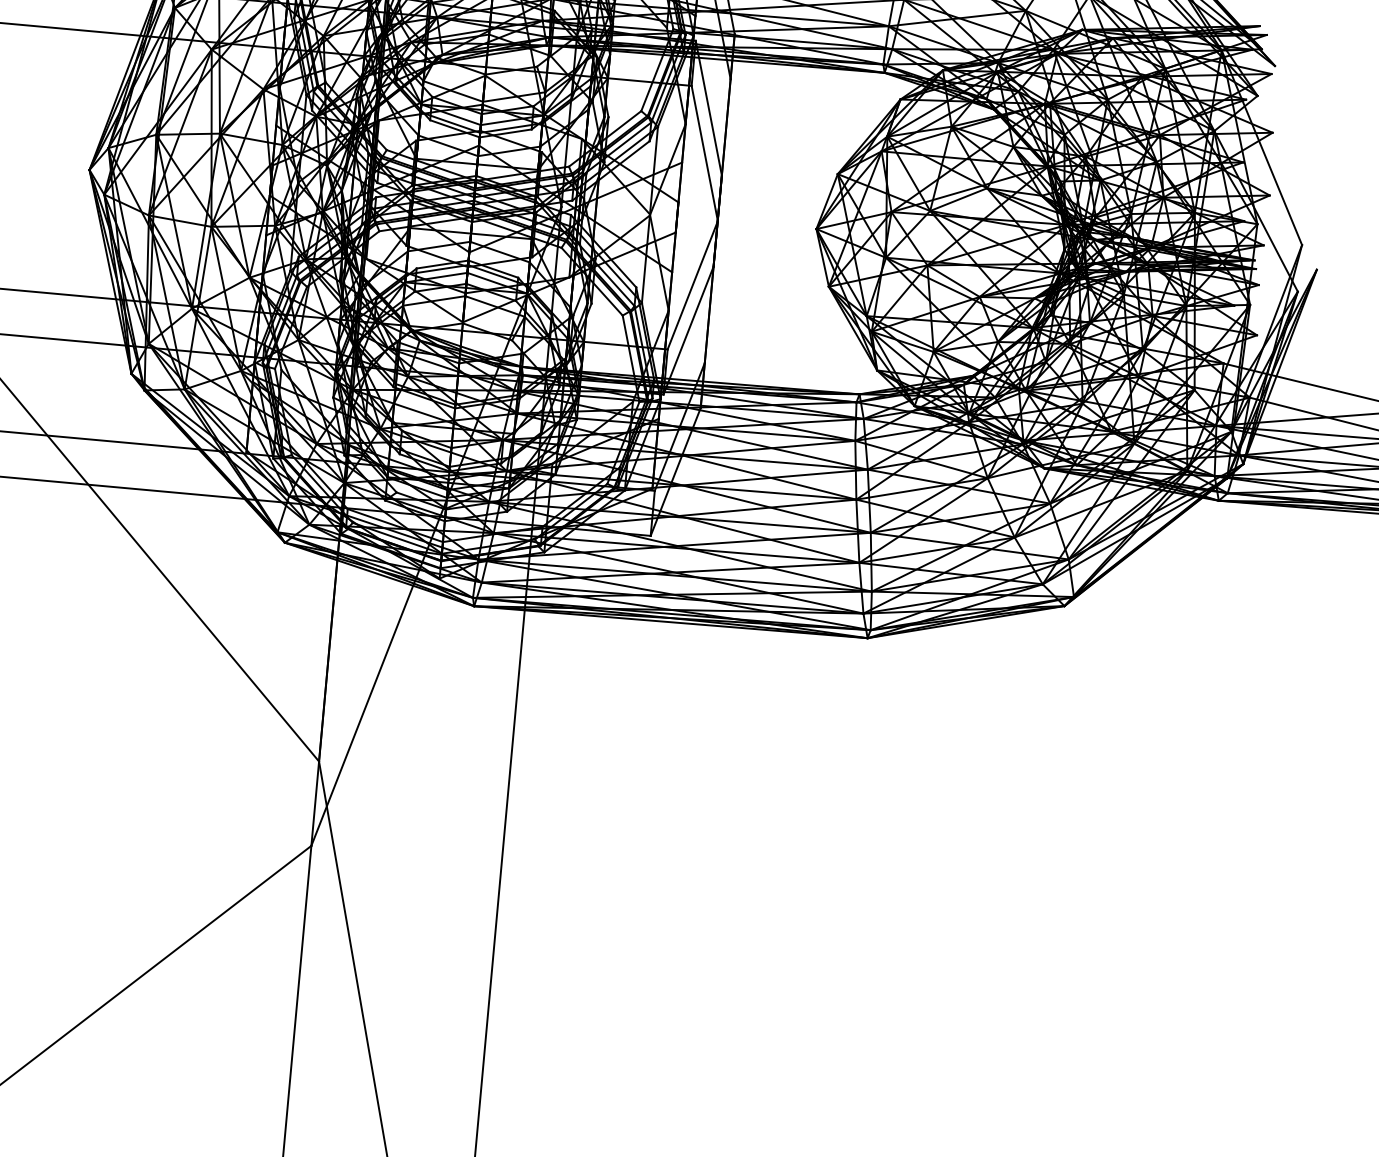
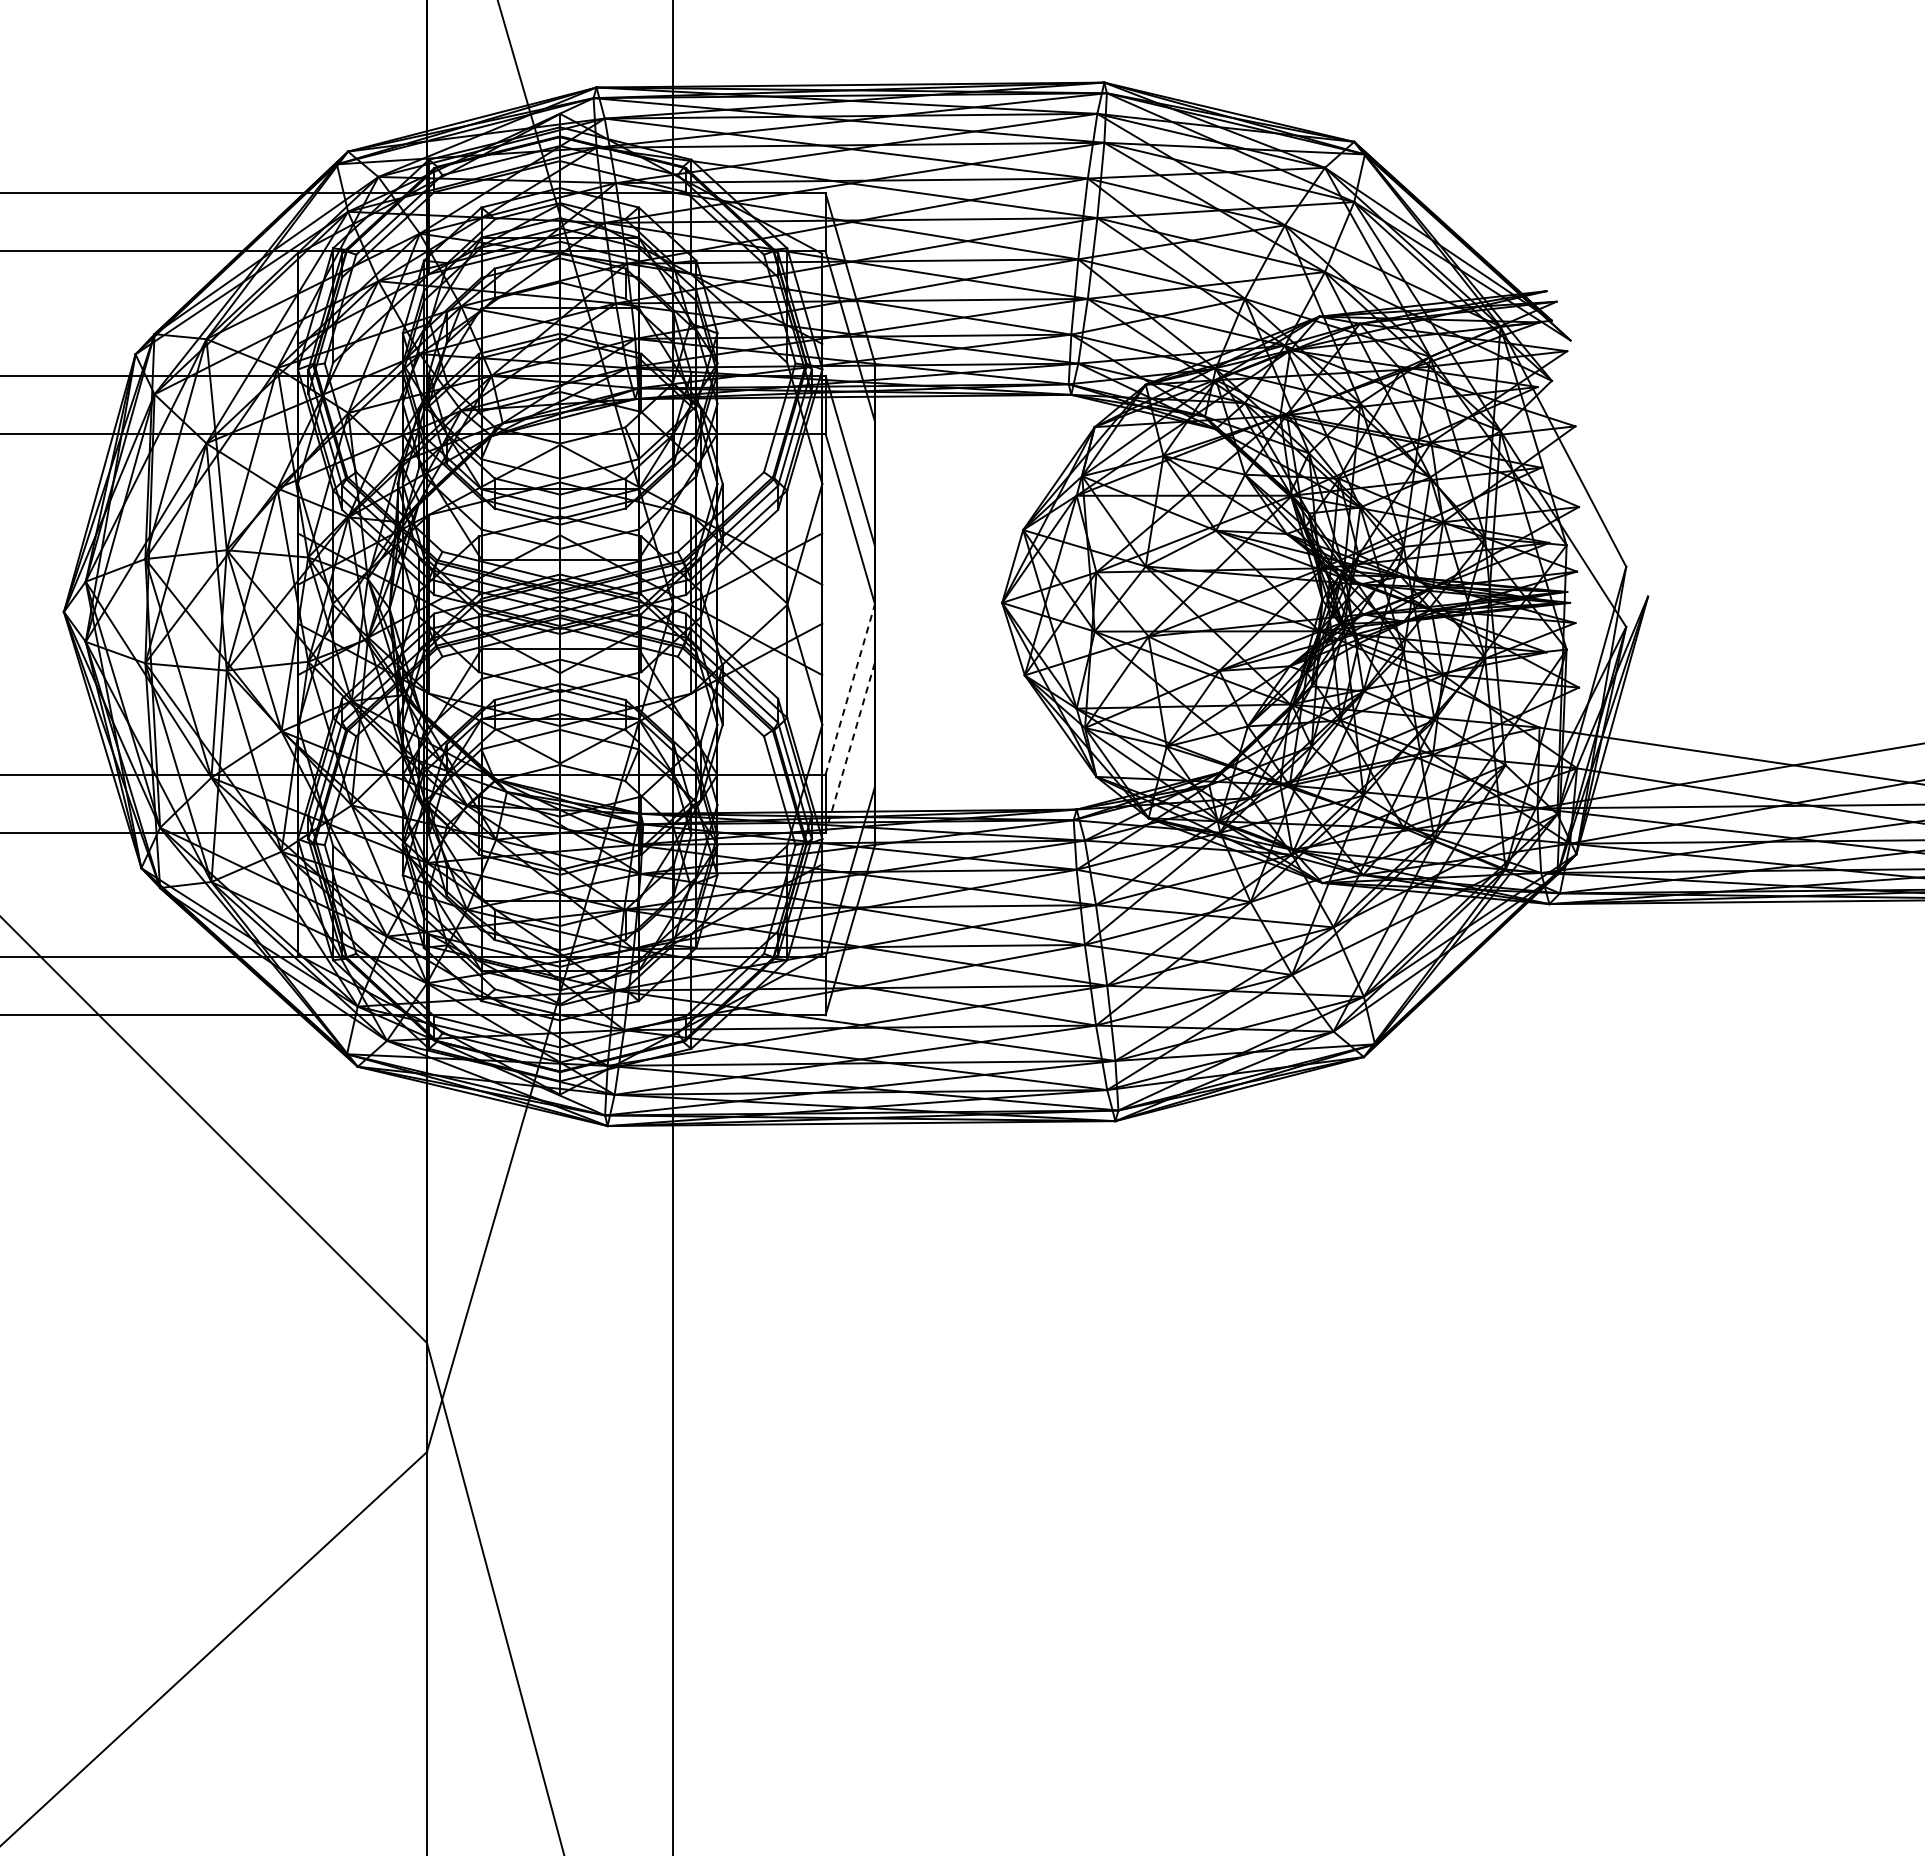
line: (692, 285) -> (850, 689), solid -> dashed
line: (688, 331) -> (850, 748), solid -> dashed

